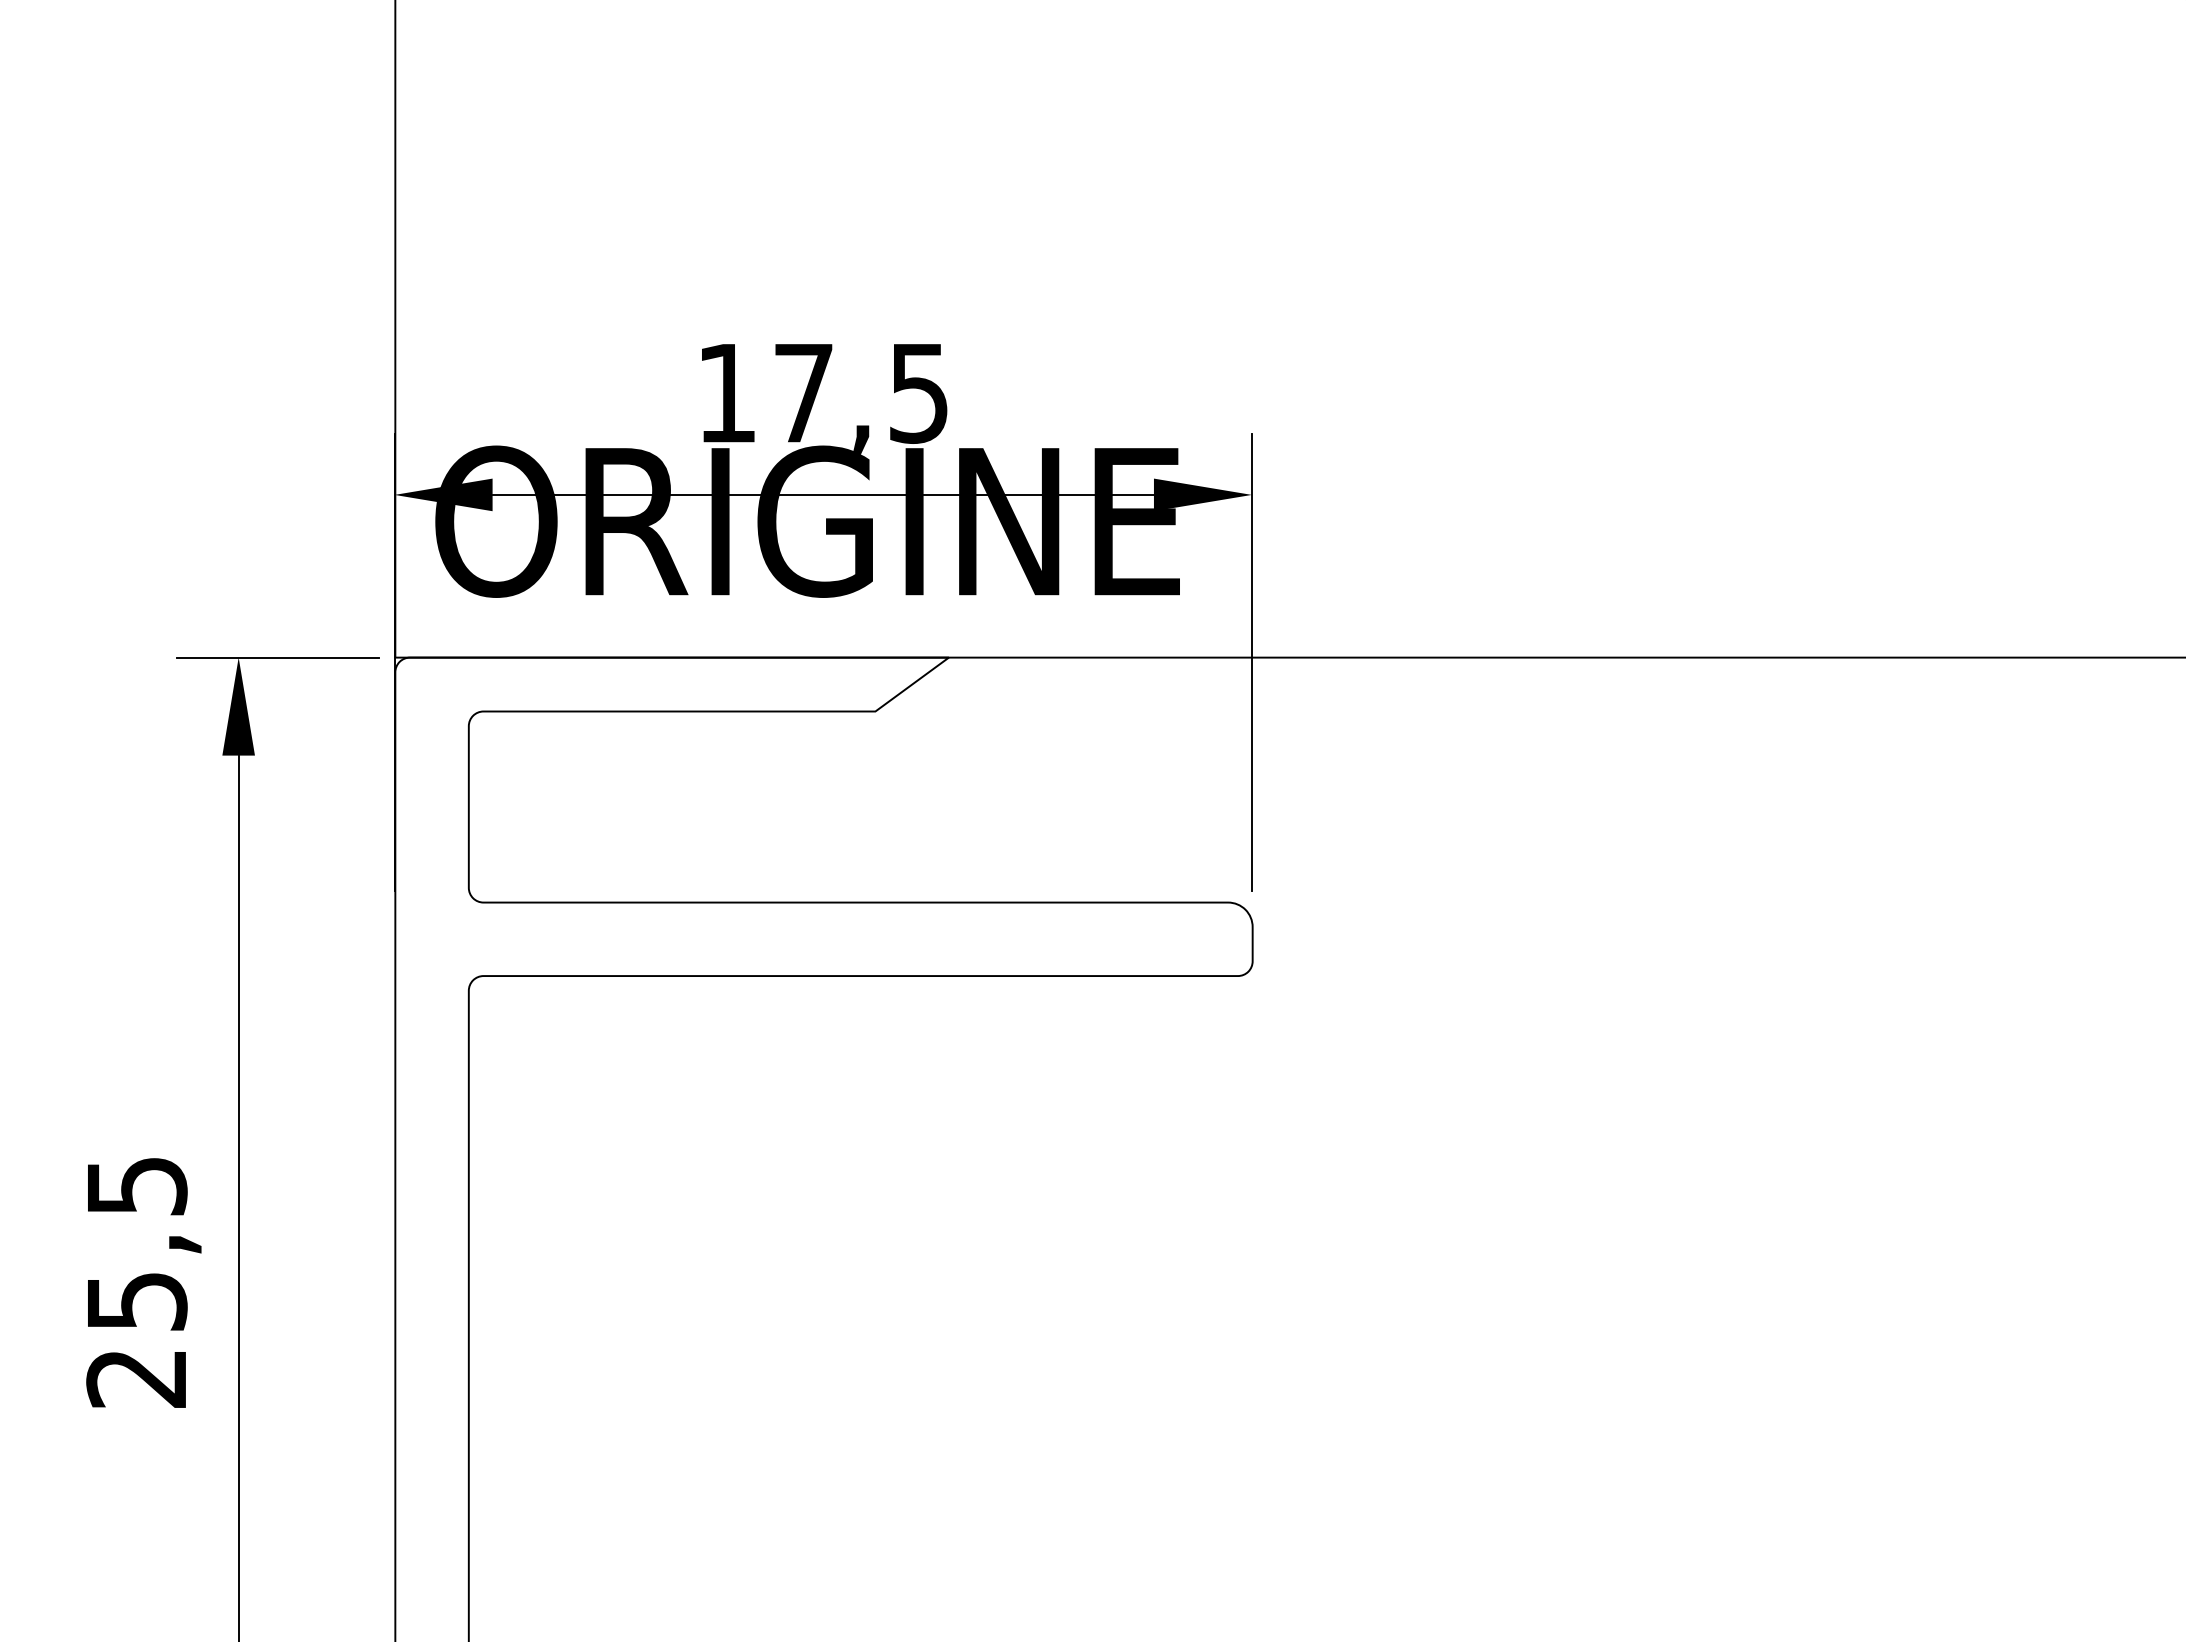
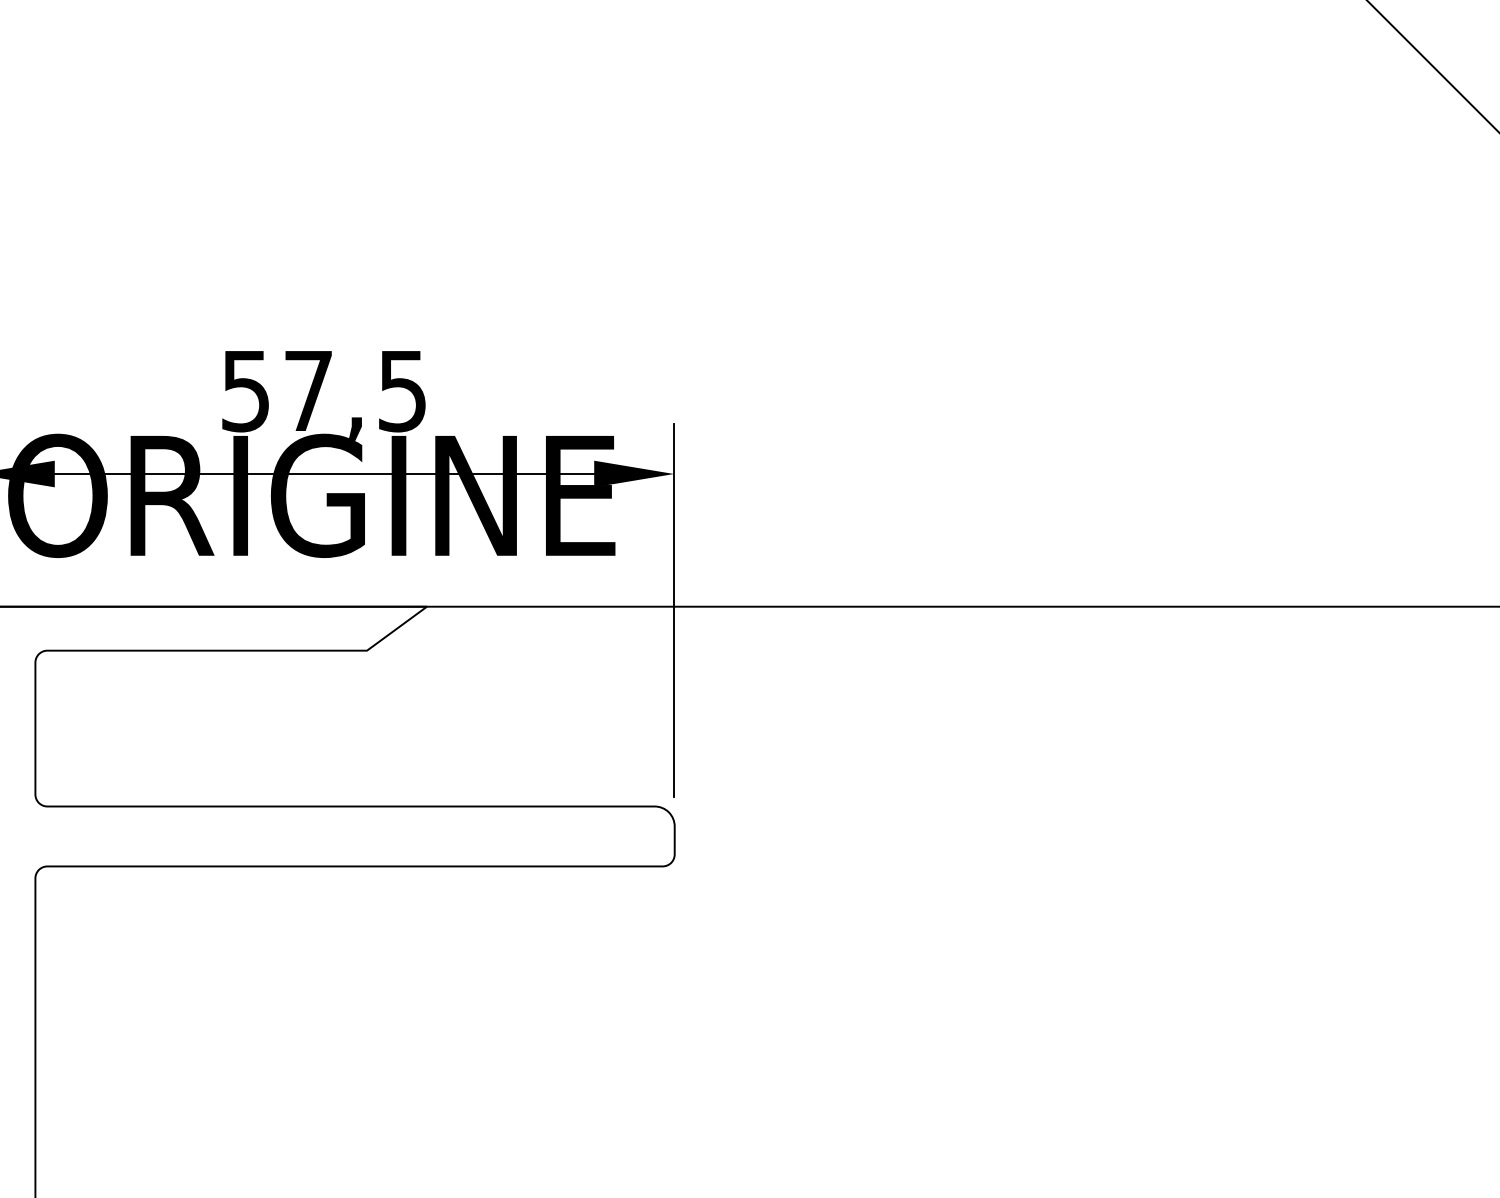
text: (726, 393) -> (245, 391), 17,5 -> 57,5

